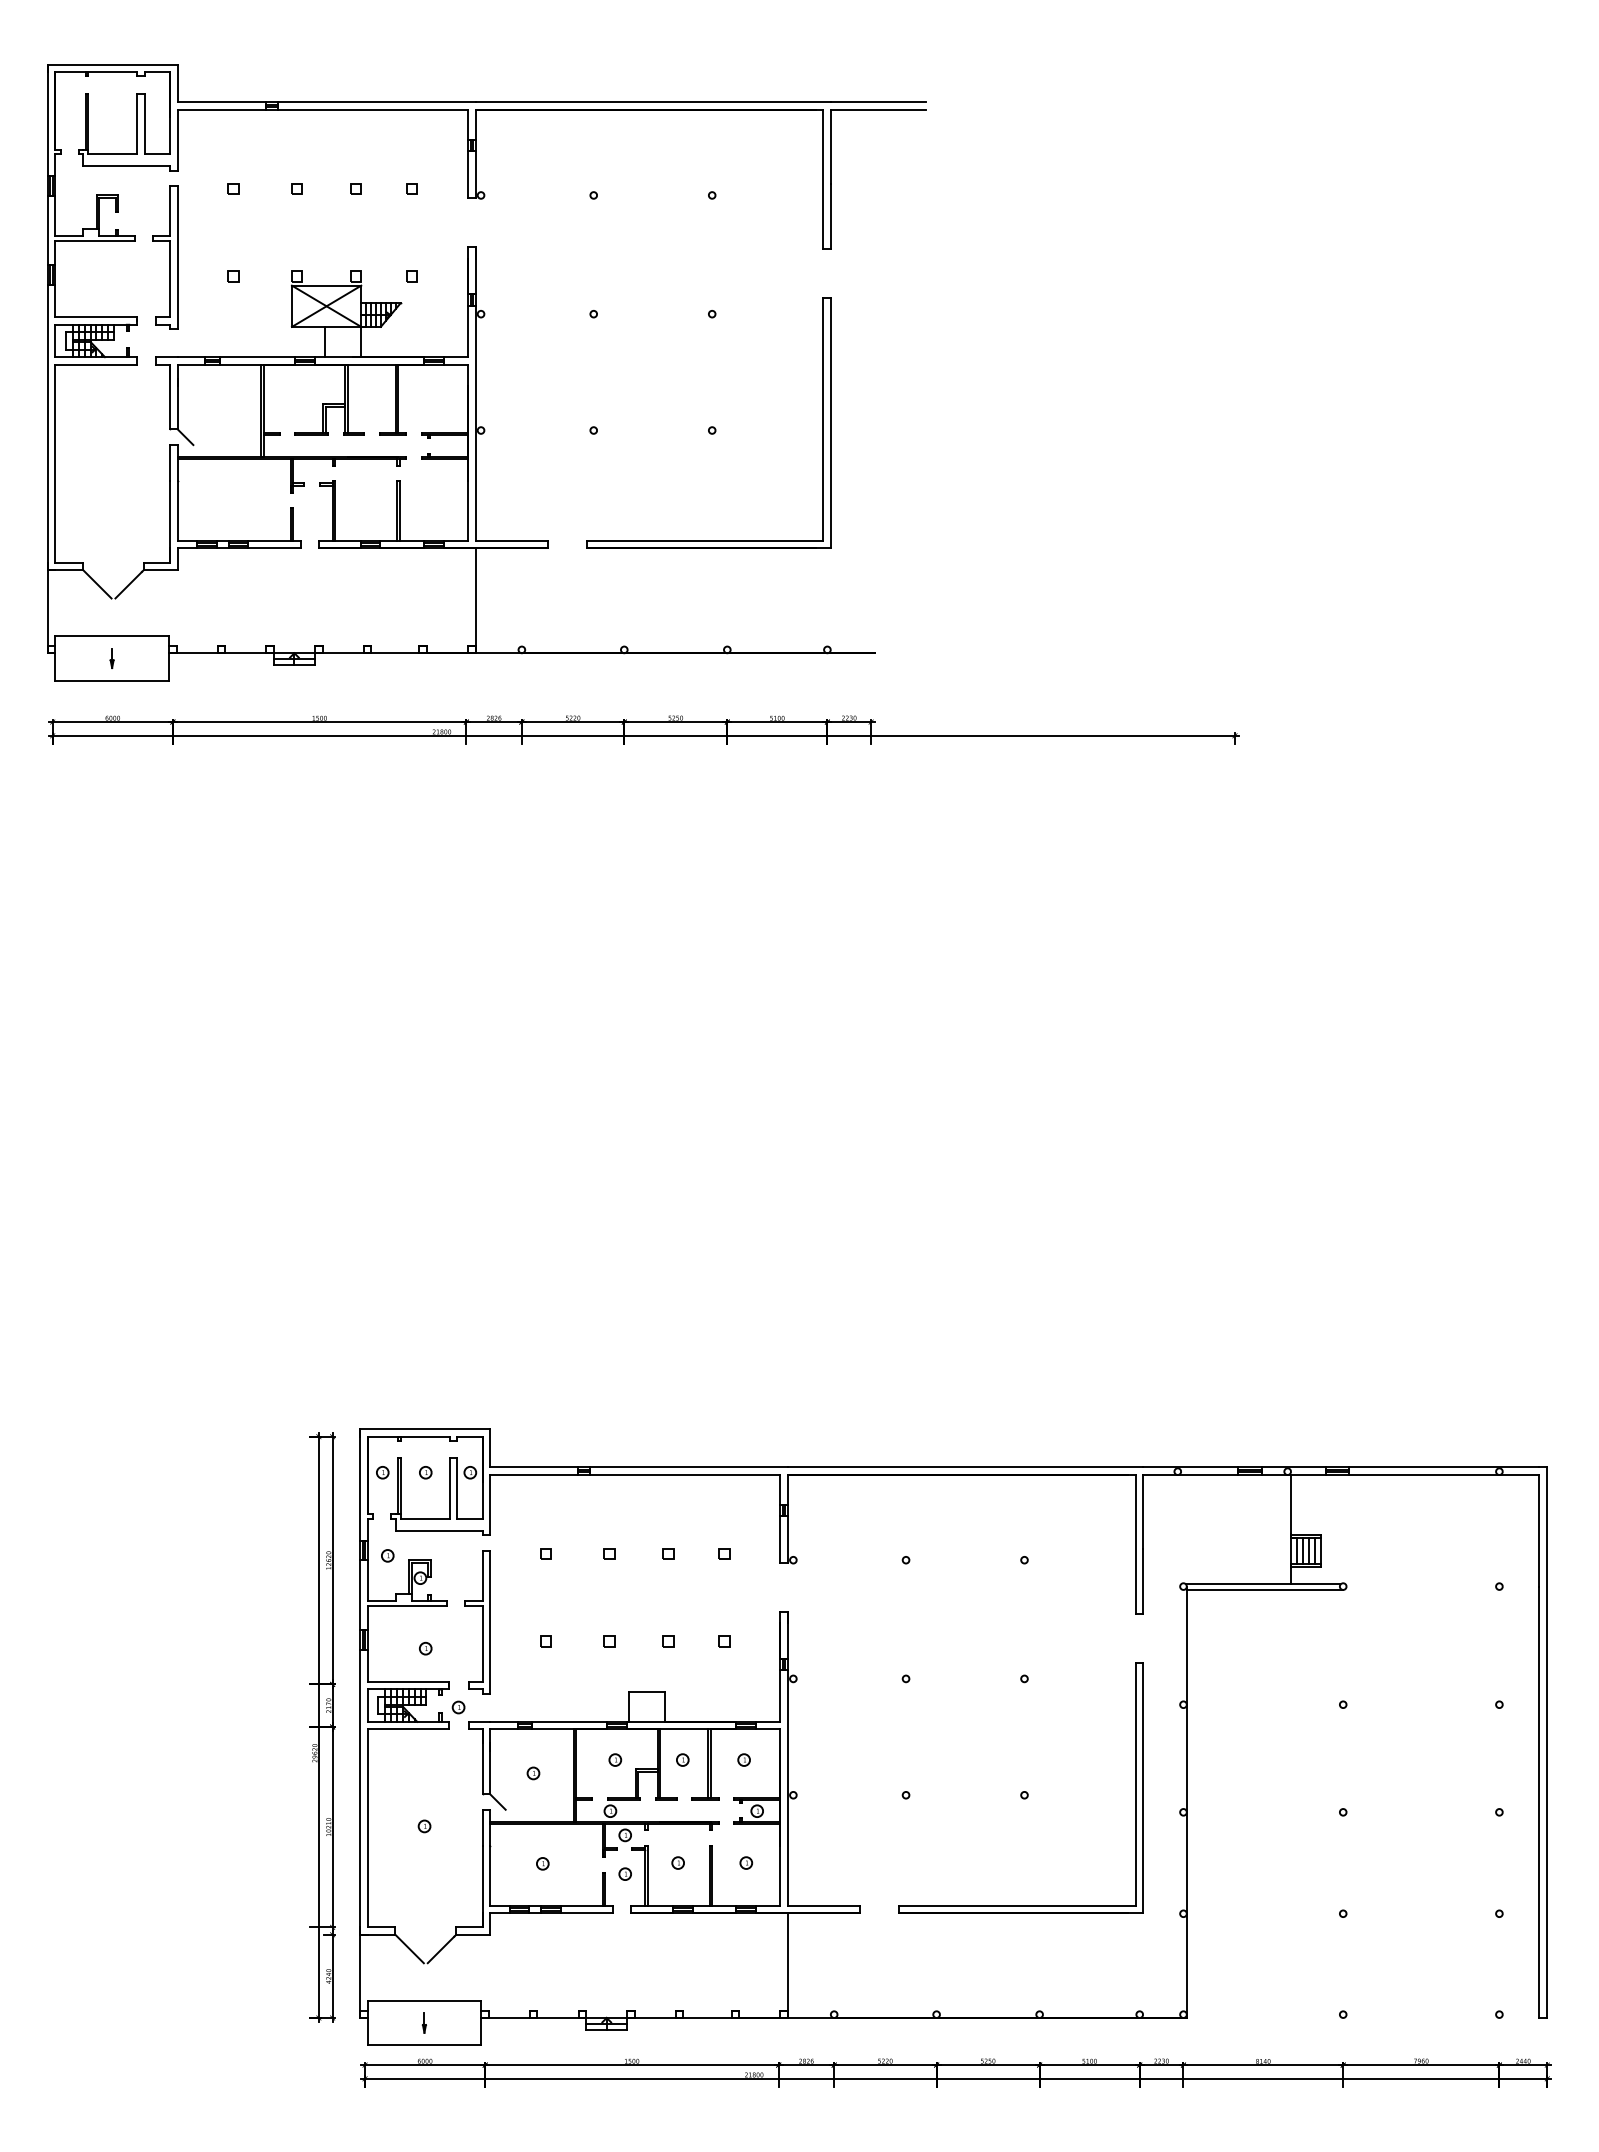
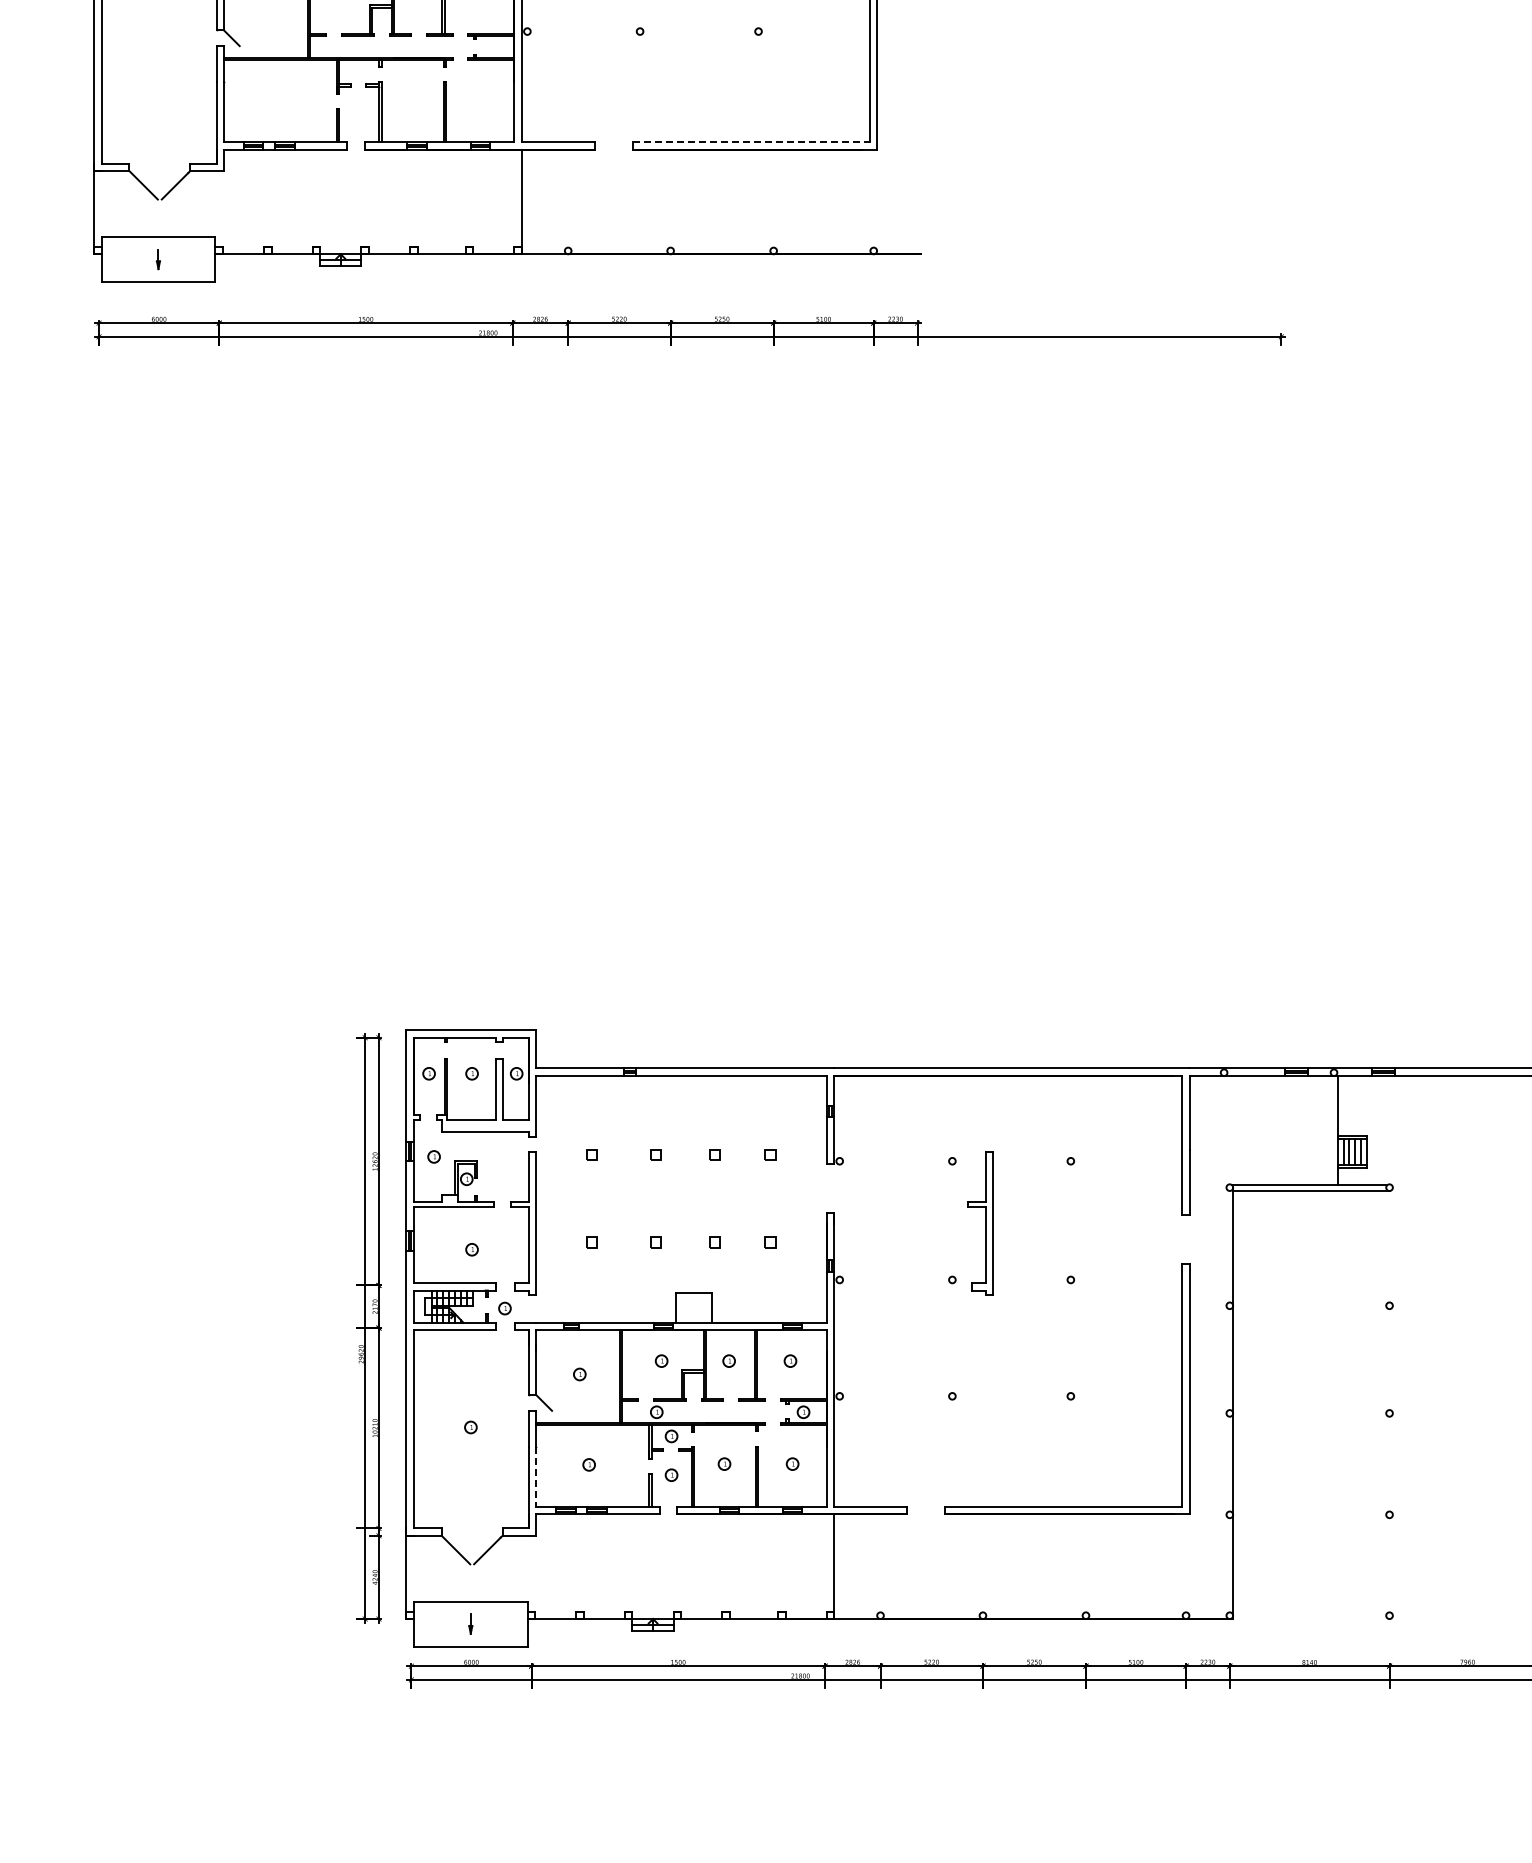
line: (705, 541) -> (751, 142), solid -> dashed
part: (934, 1622) -> (980, 1223), added
line: (490, 1876) -> (536, 1477), solid -> dashed

